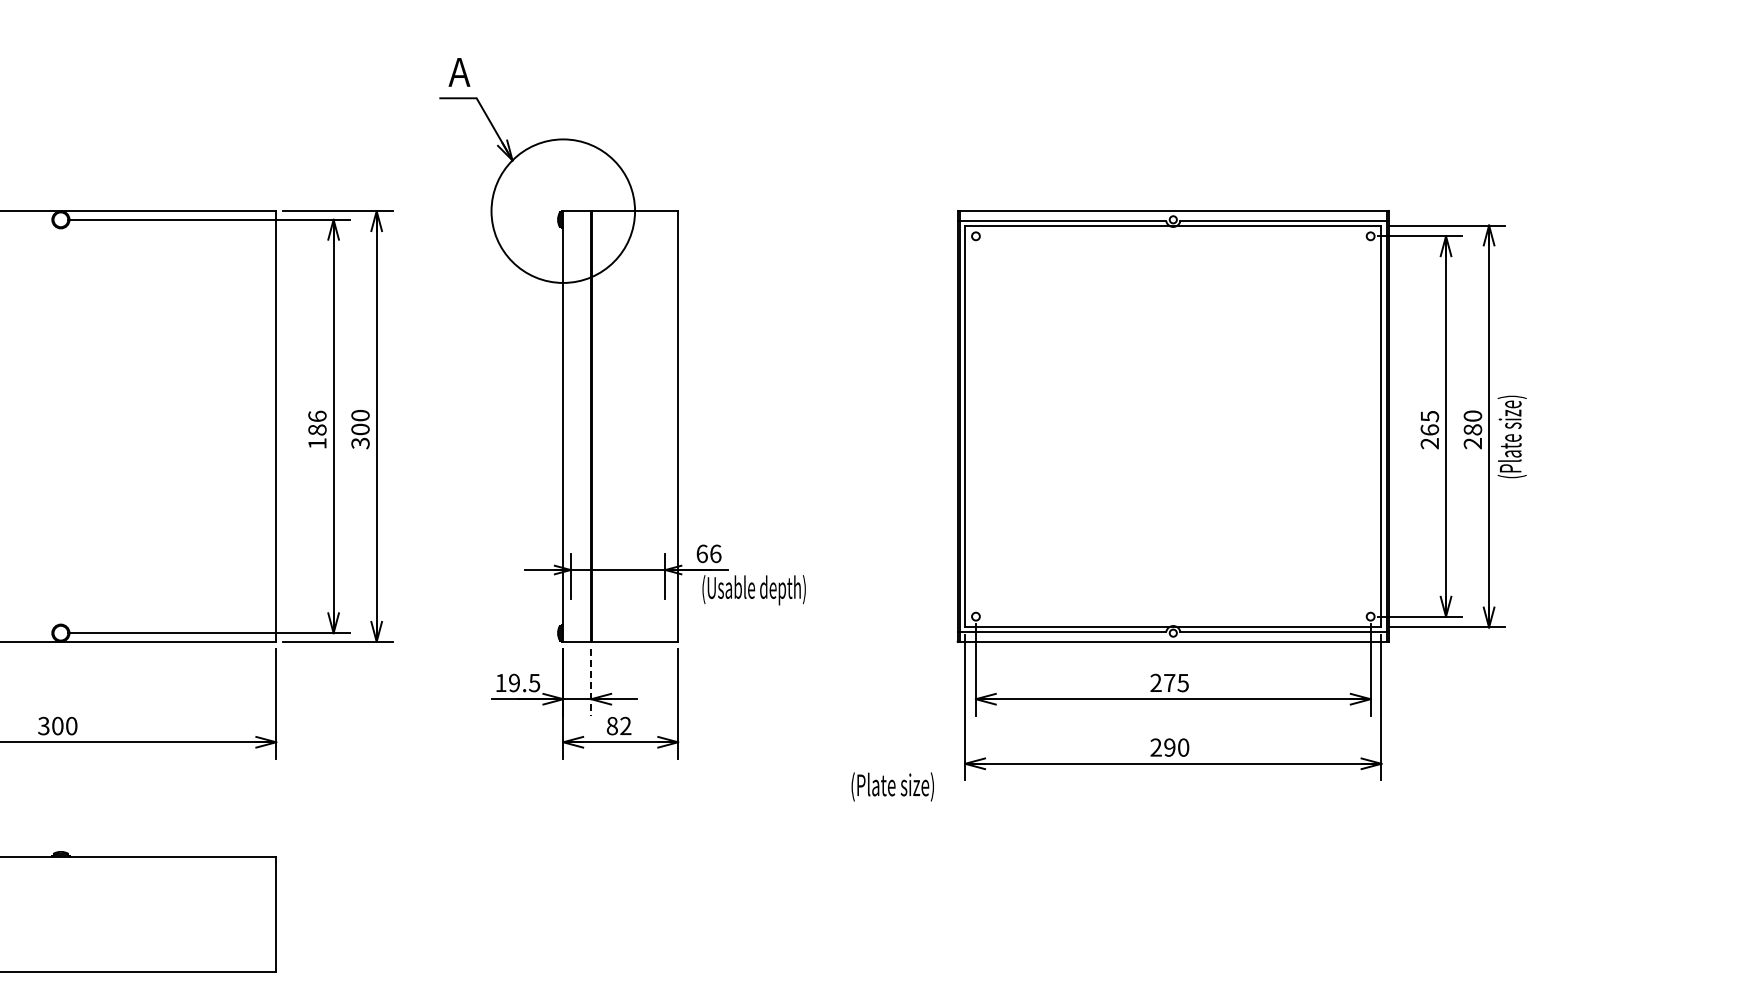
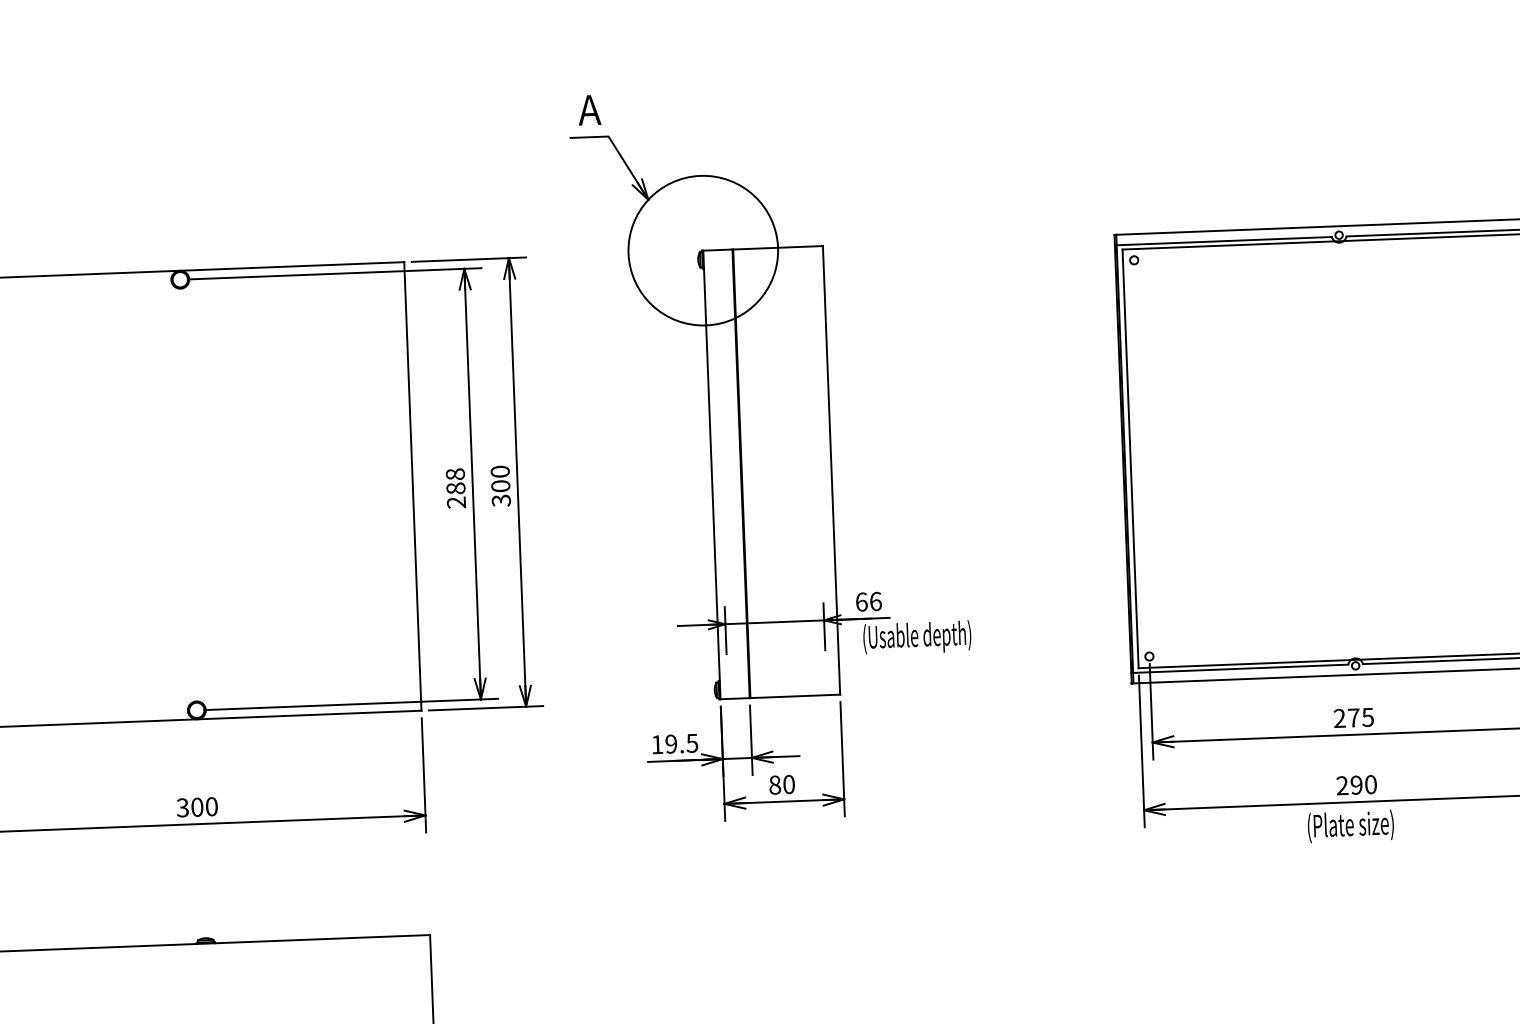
text: (317, 429) -> (455, 487), 186 -> 288
line: (591, 682) -> (751, 740), dashed -> solid
text: (625, 726) -> (788, 784), 82 -> 80
text: (892, 786) -> (1350, 826), moved

